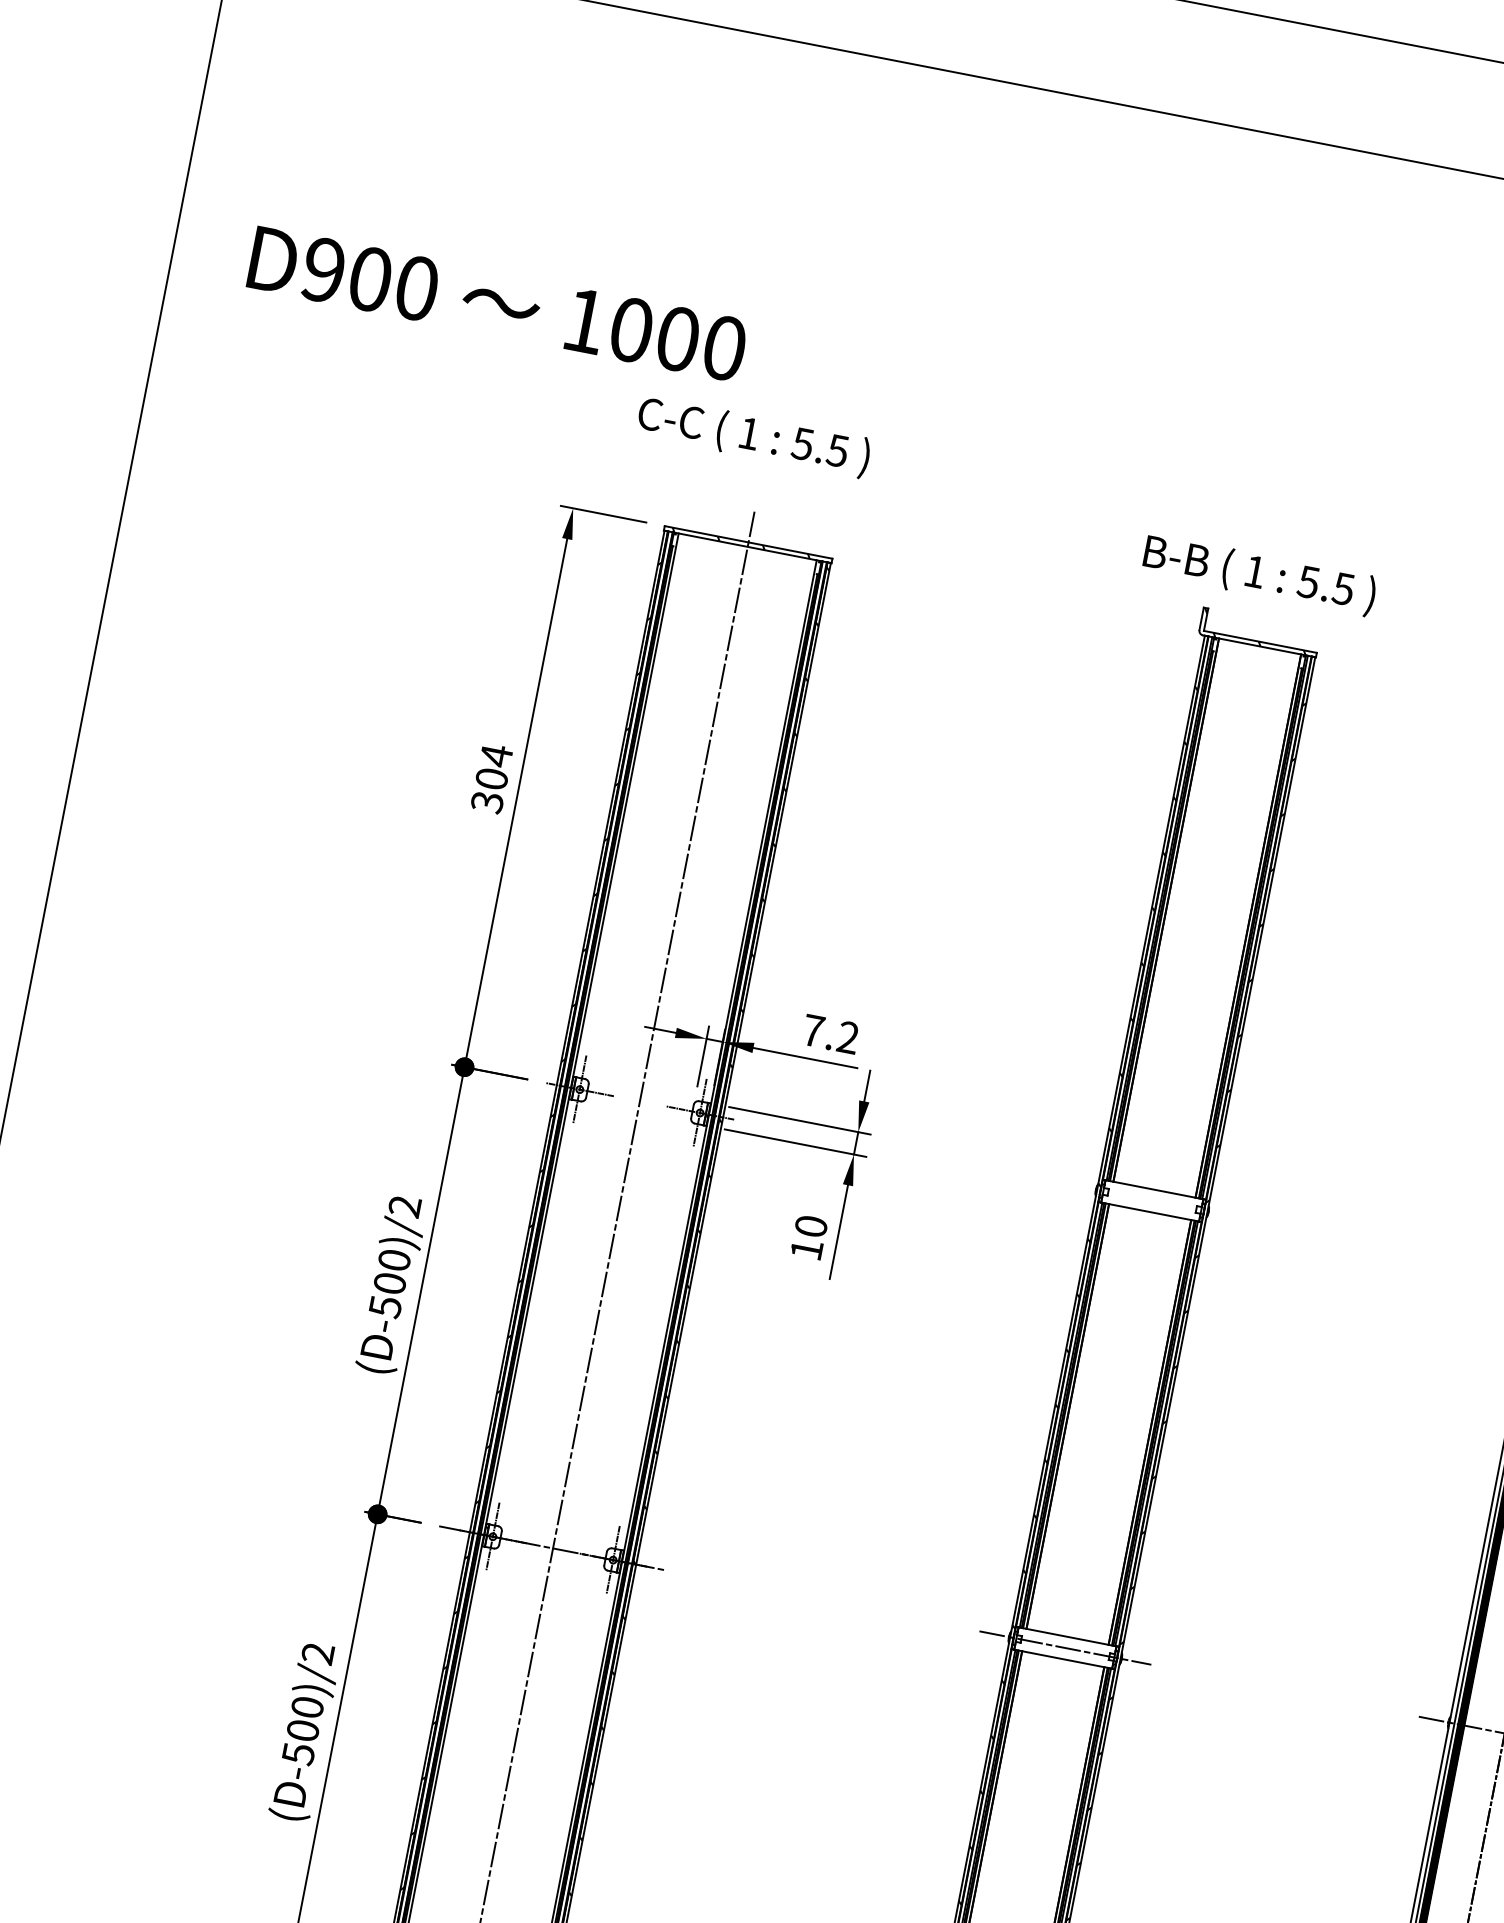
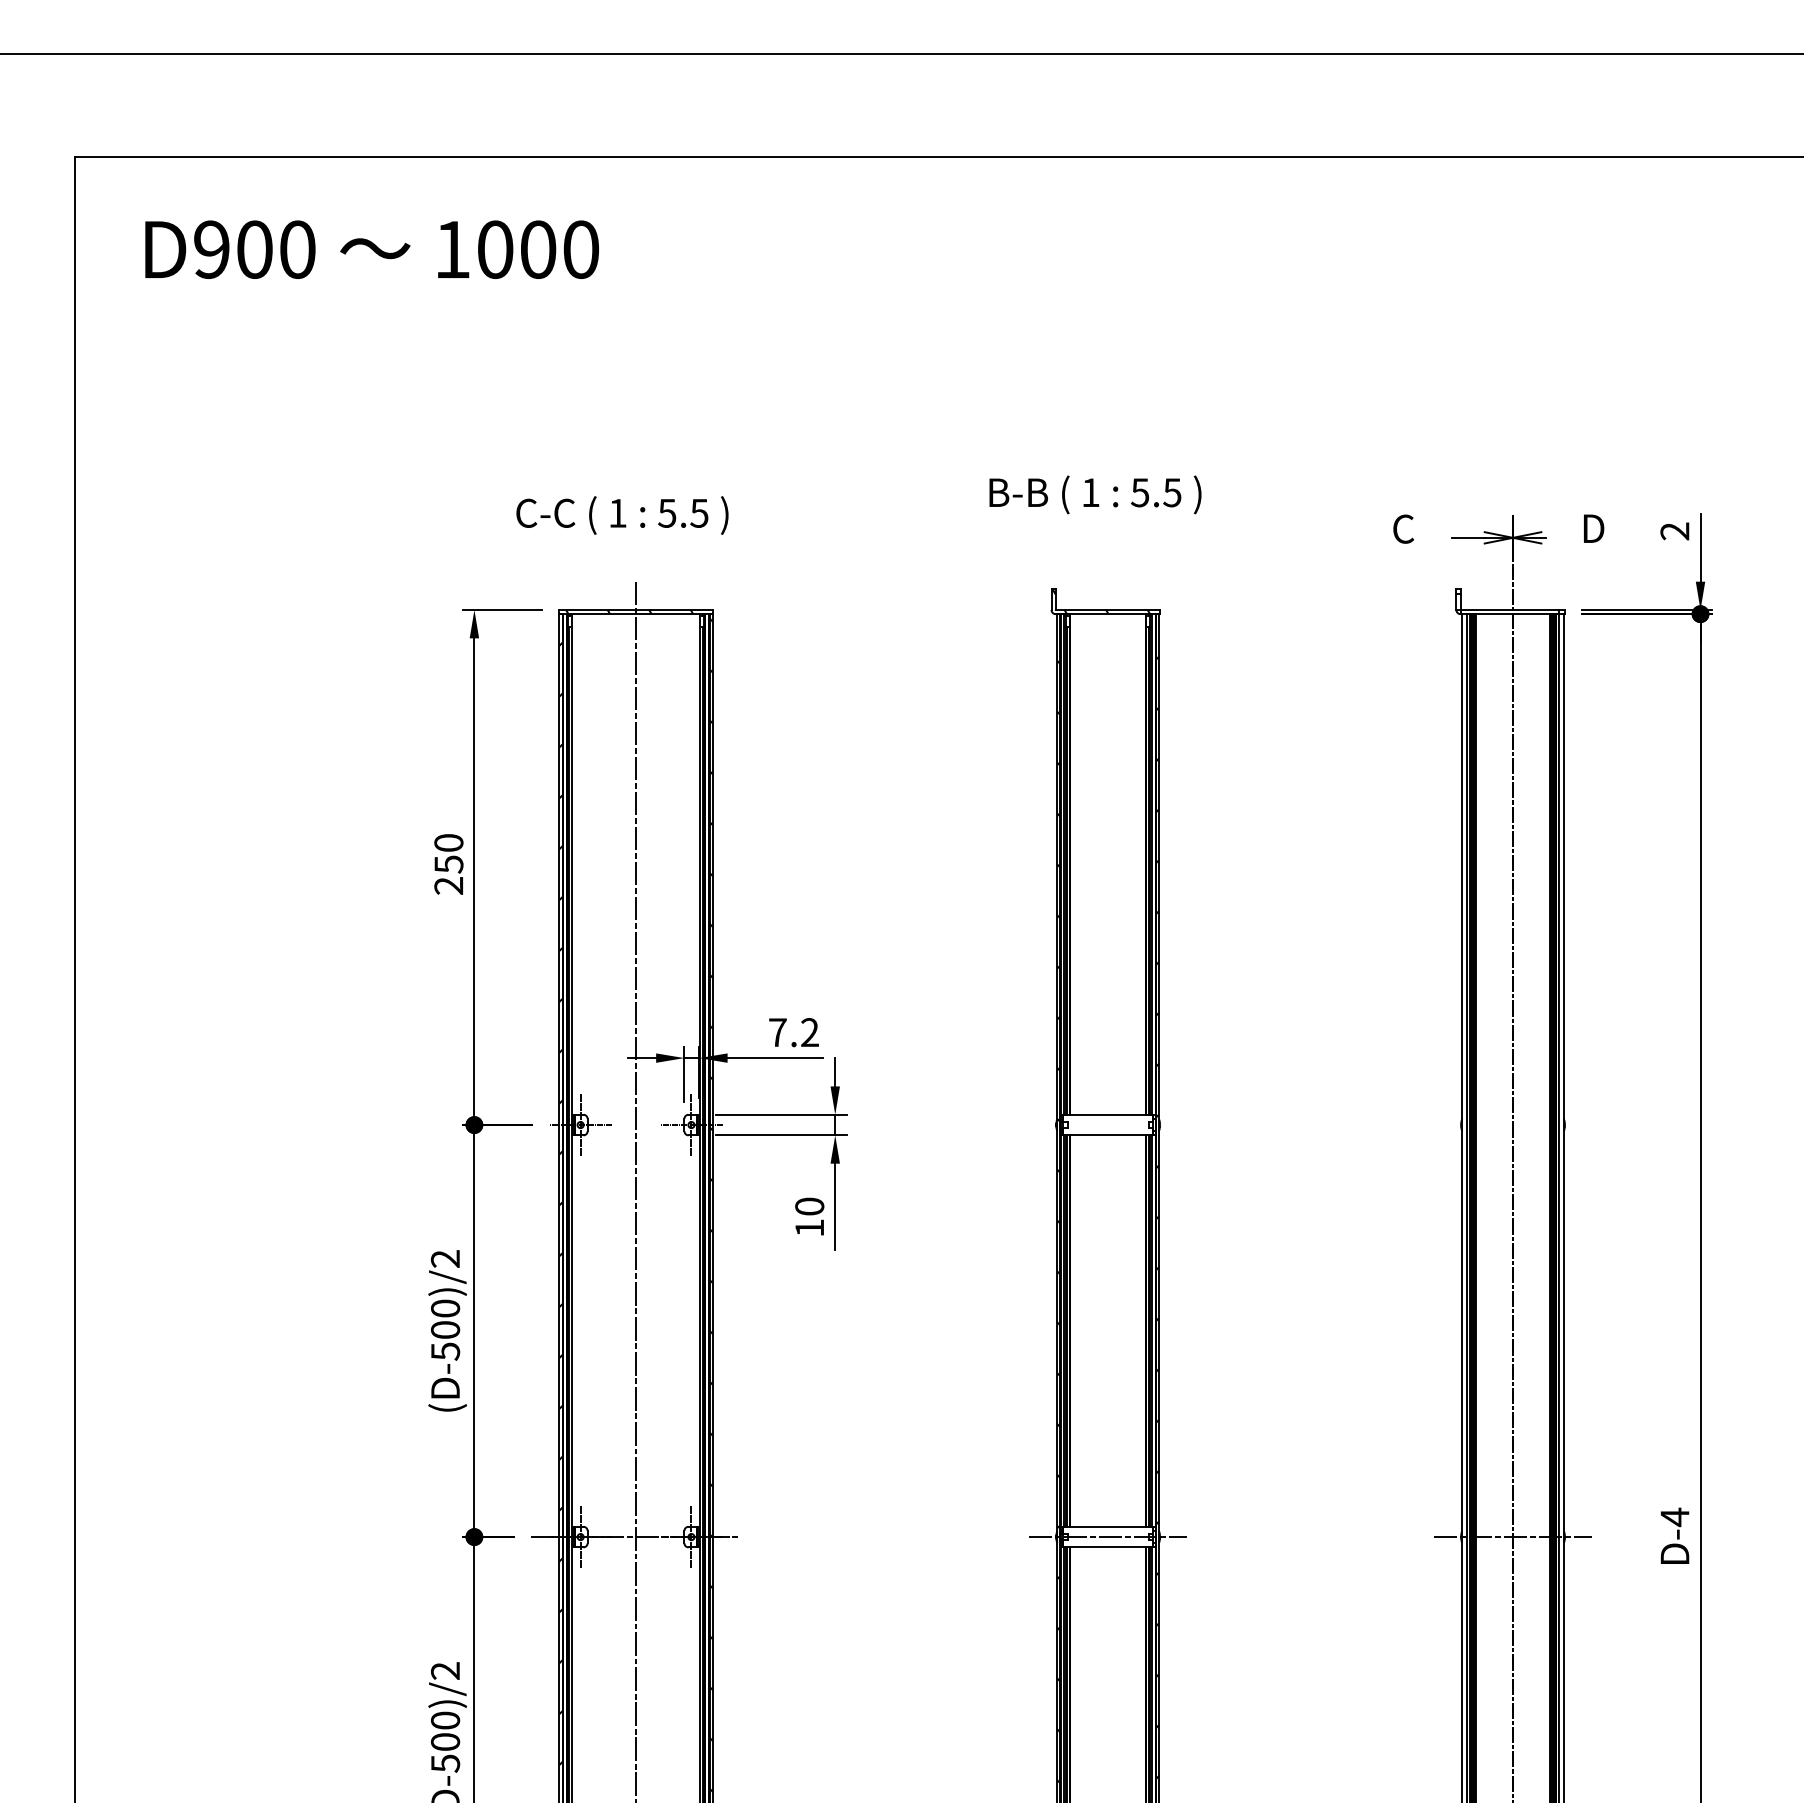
text: (497, 303) -> (371, 249), moved
text: (1259, 574) -> (1095, 494), moved
text: (491, 778) -> (448, 864), 304 -> 250

